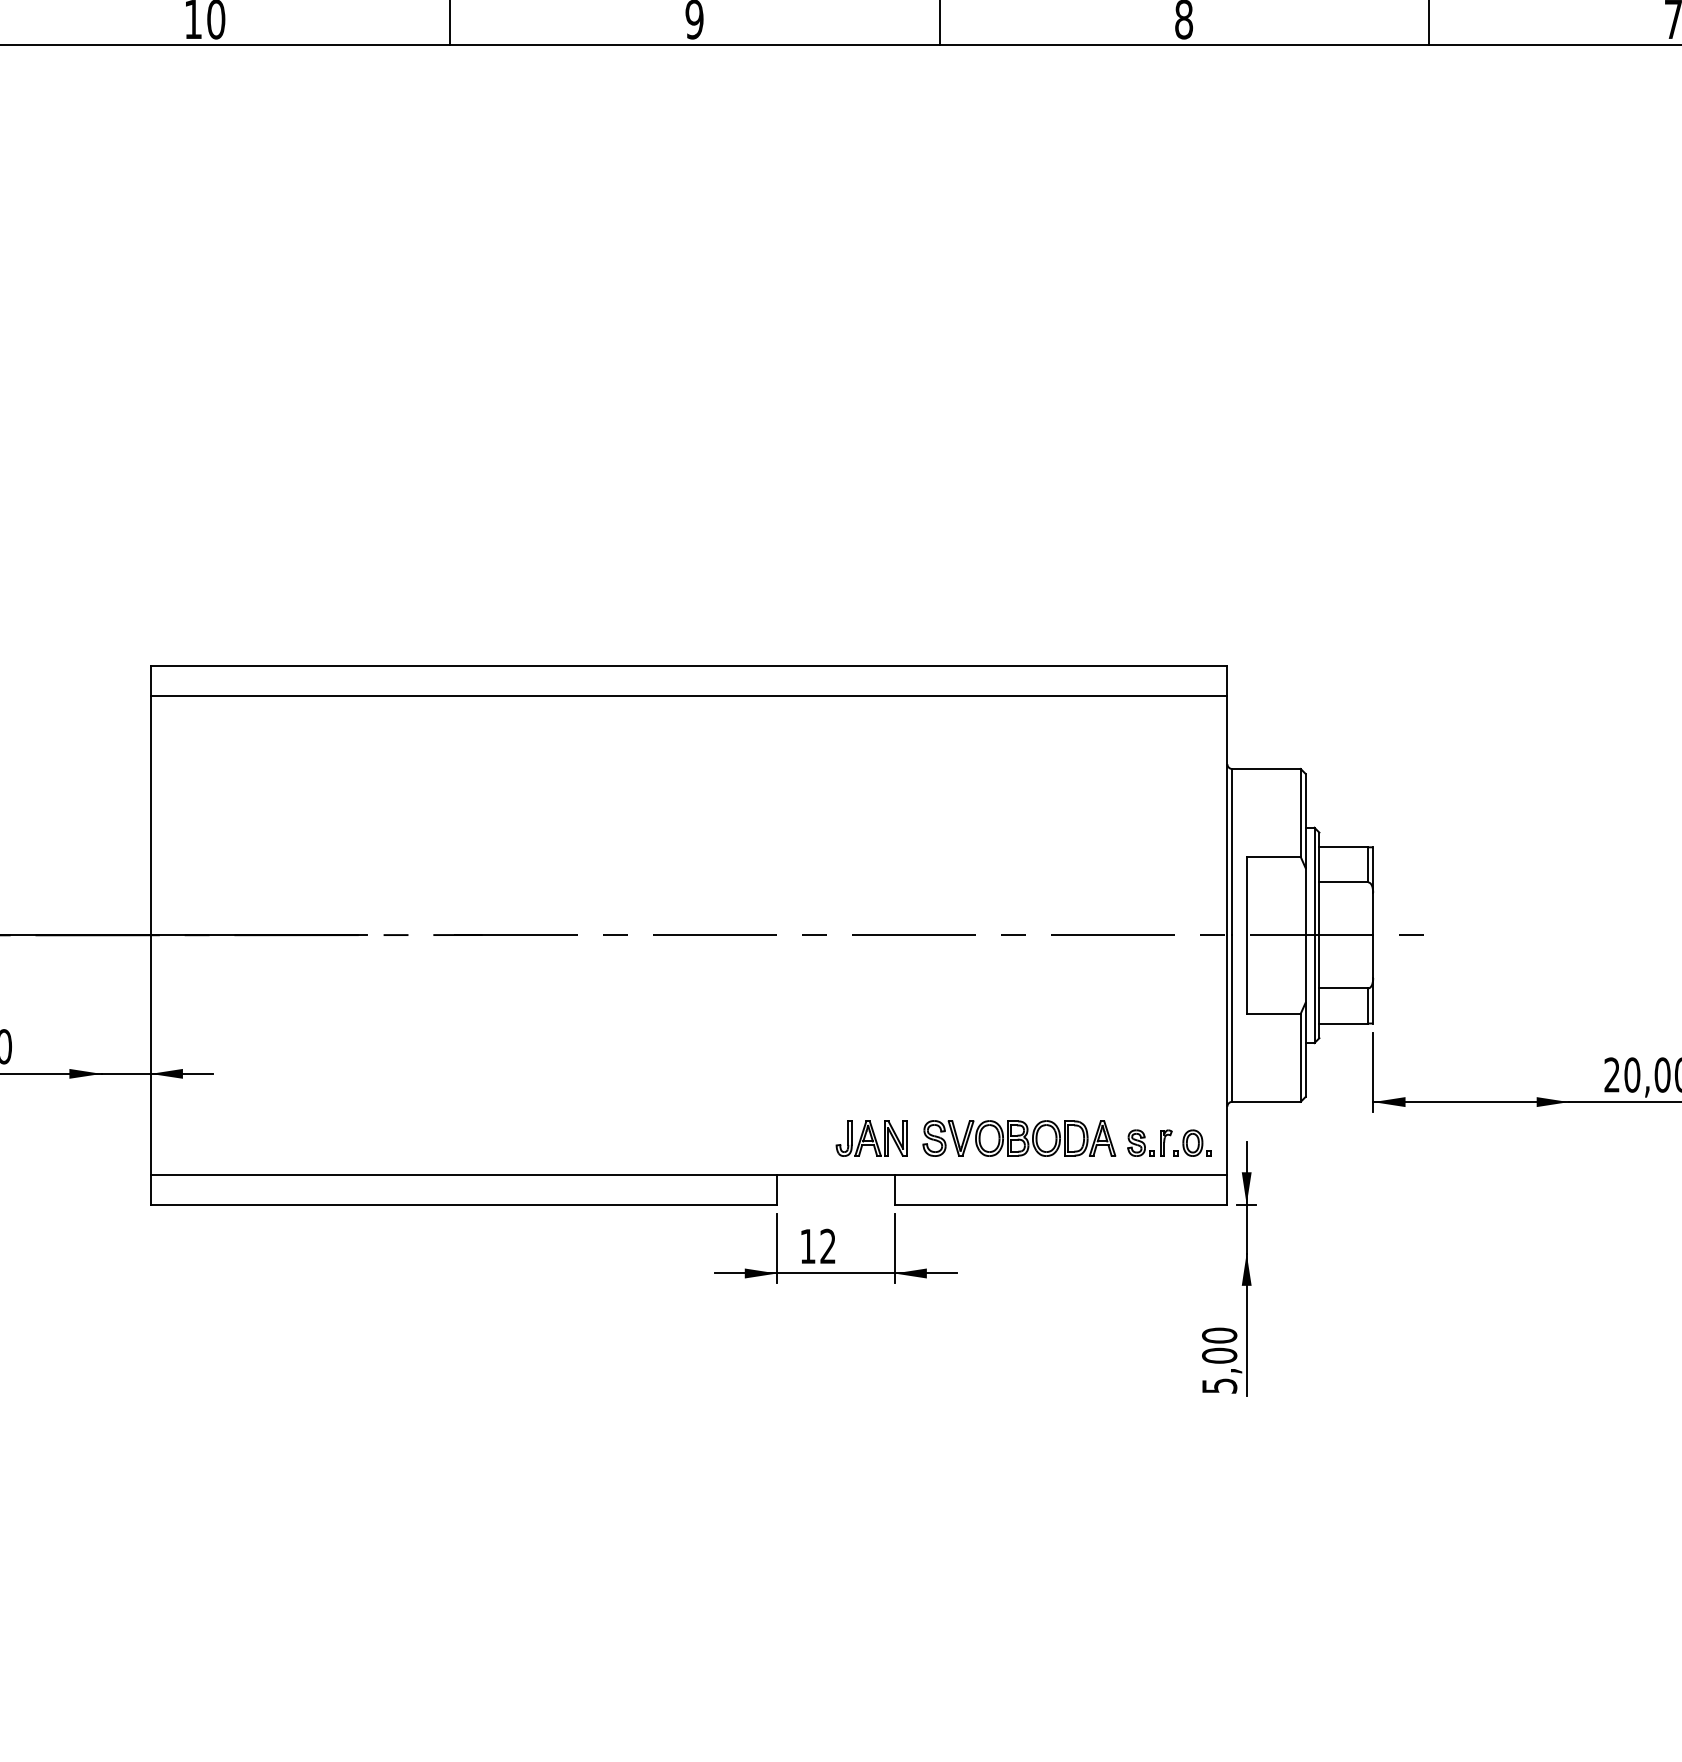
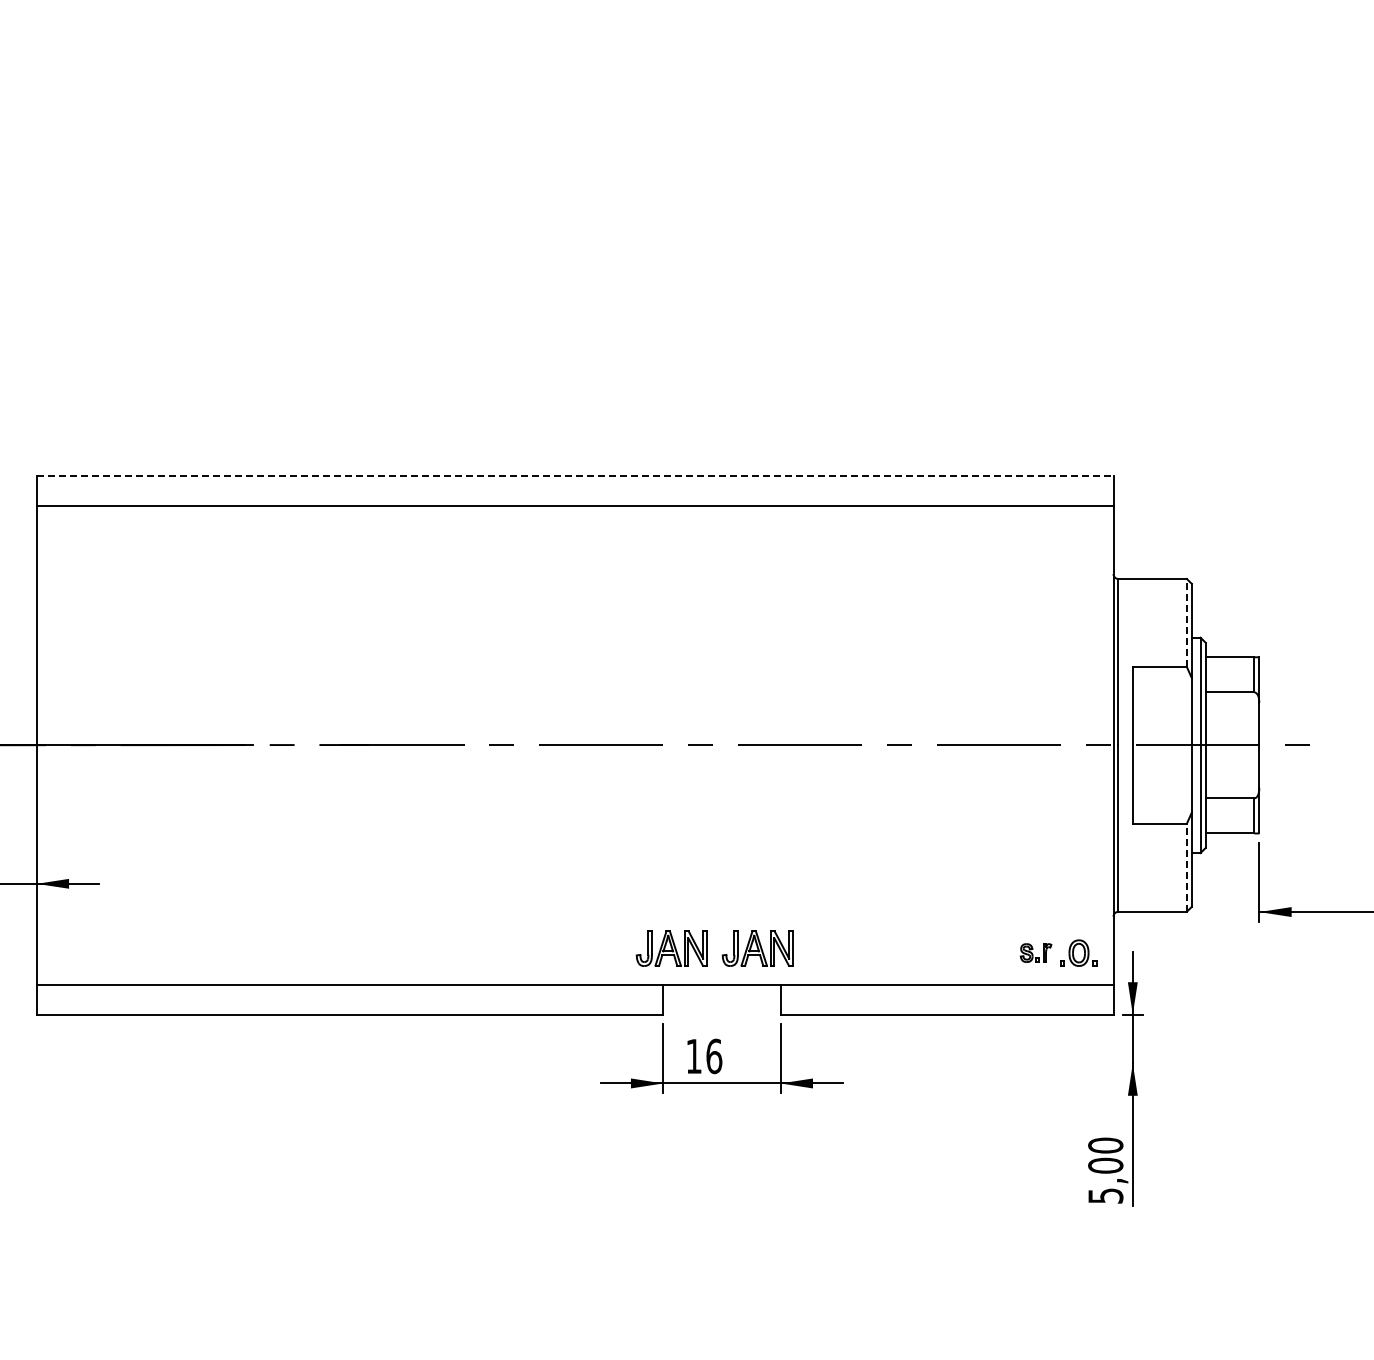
line: (689, 666) -> (575, 476), solid -> dashed
line: (1300, 812) -> (1186, 622), solid -> dashed
line: (1300, 1057) -> (1186, 867), solid -> dashed
part: (785, 1138) -> (671, 948), added
part: (1019, 1138) -> (905, 948), removed
part: (1149, 1142) -> (1035, 952), size x0.7
text: (828, 1246) -> (714, 1056), 12 -> 16

